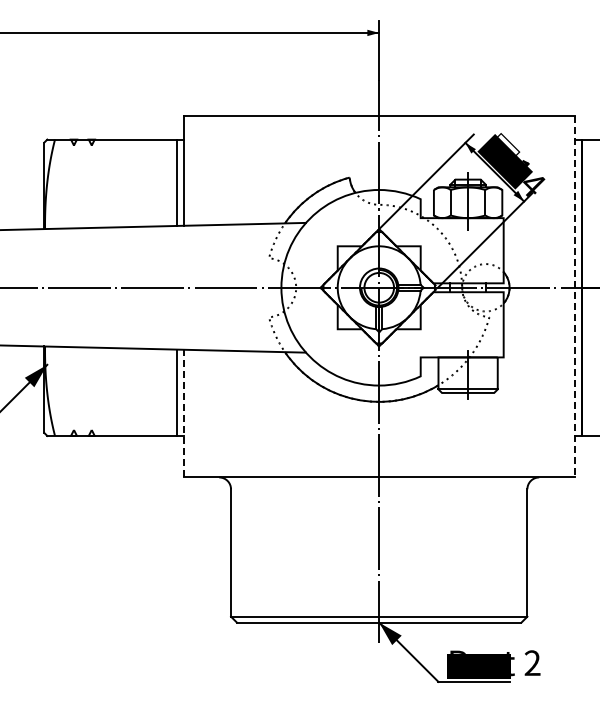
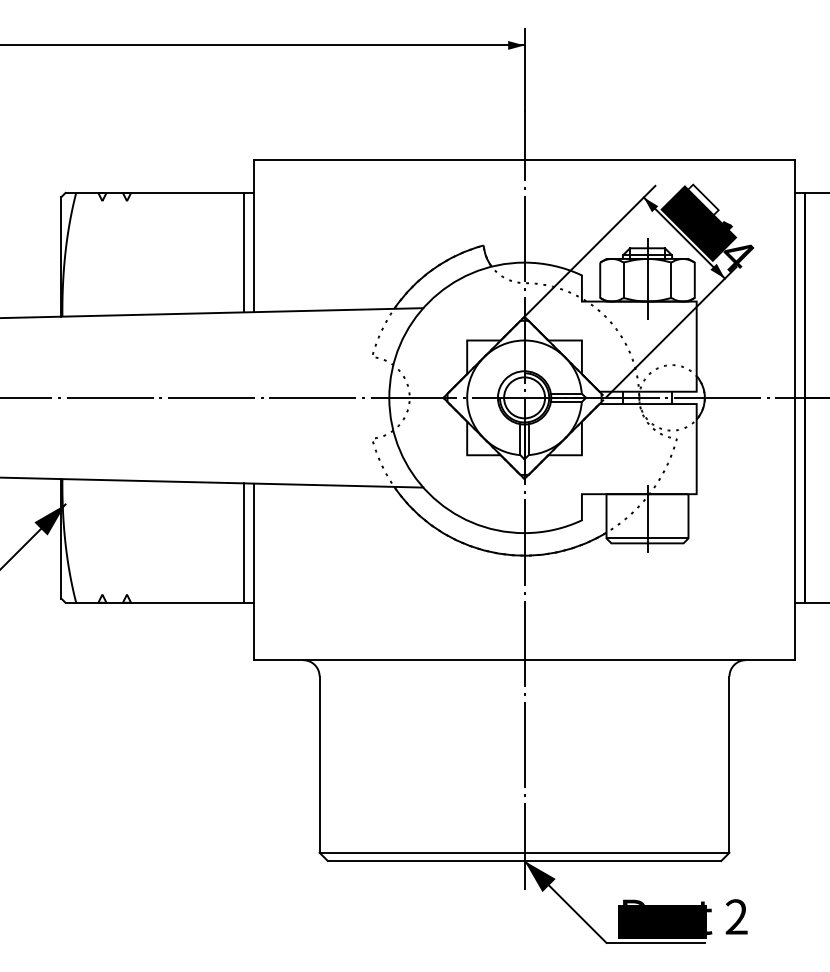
line: (574, 296) -> (794, 409), dashed -> solid
line: (183, 413) -> (253, 571), dashed -> solid

